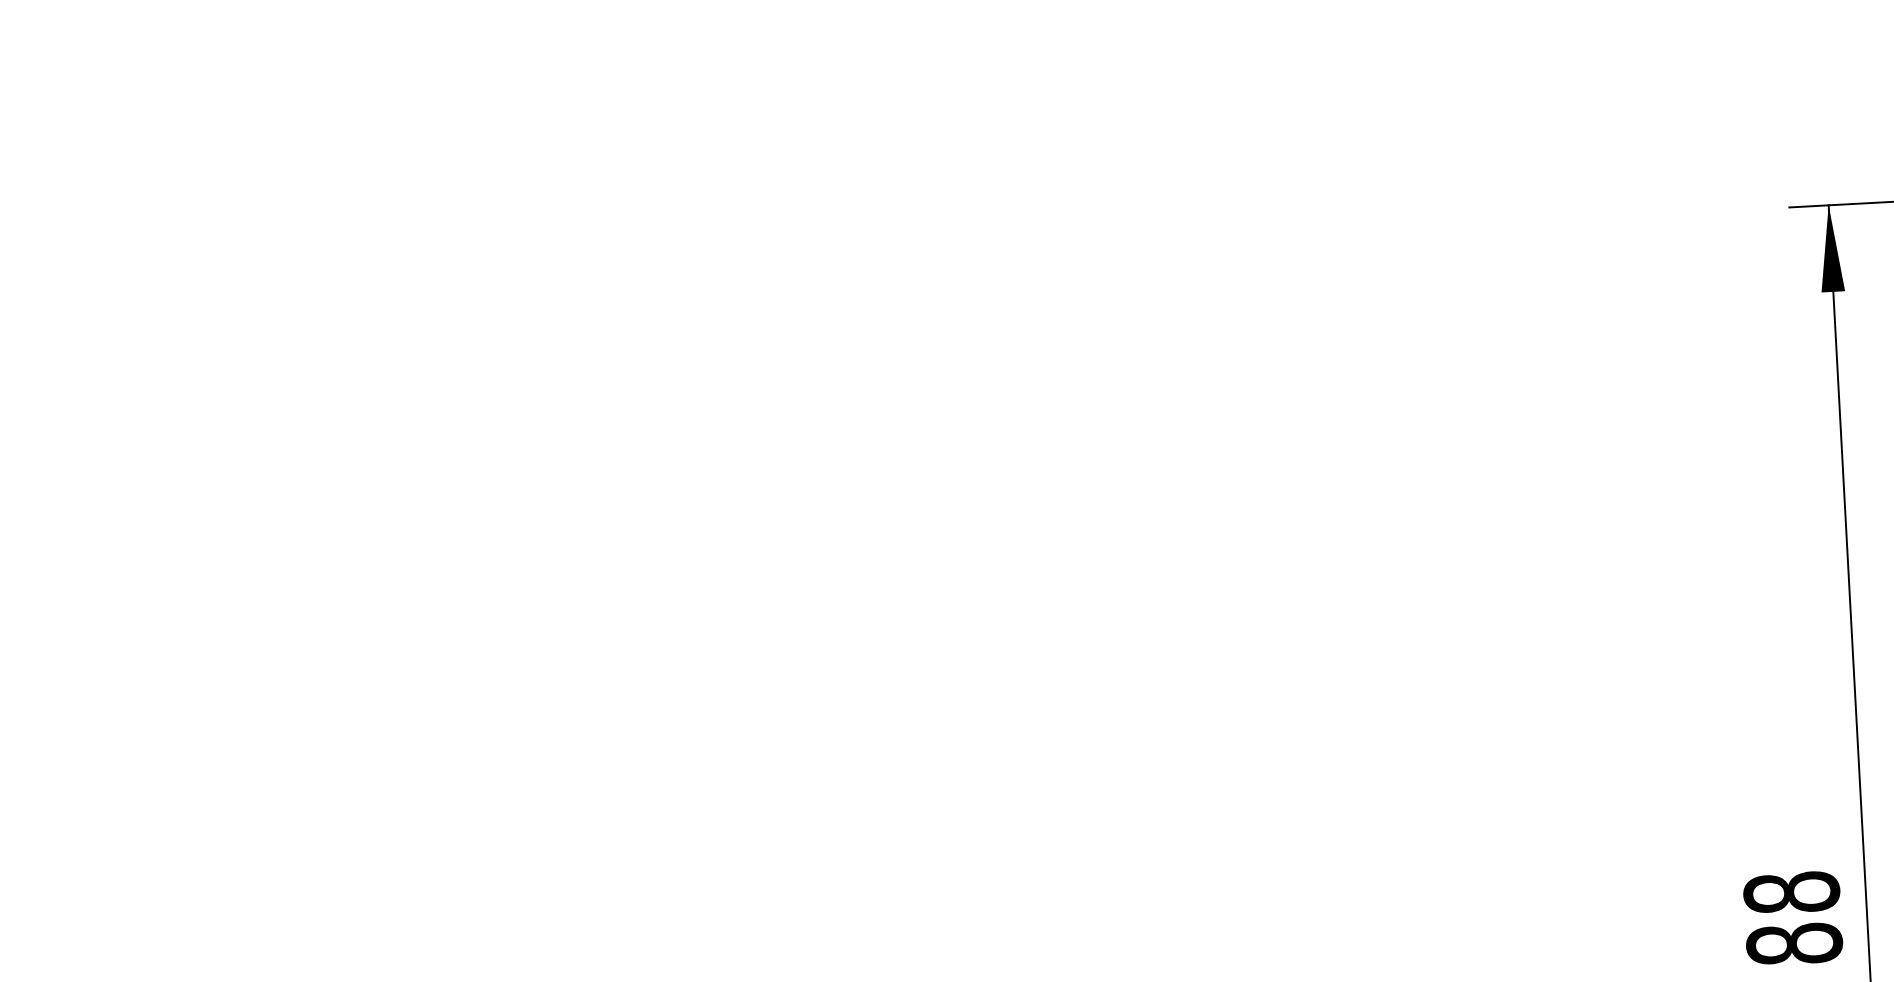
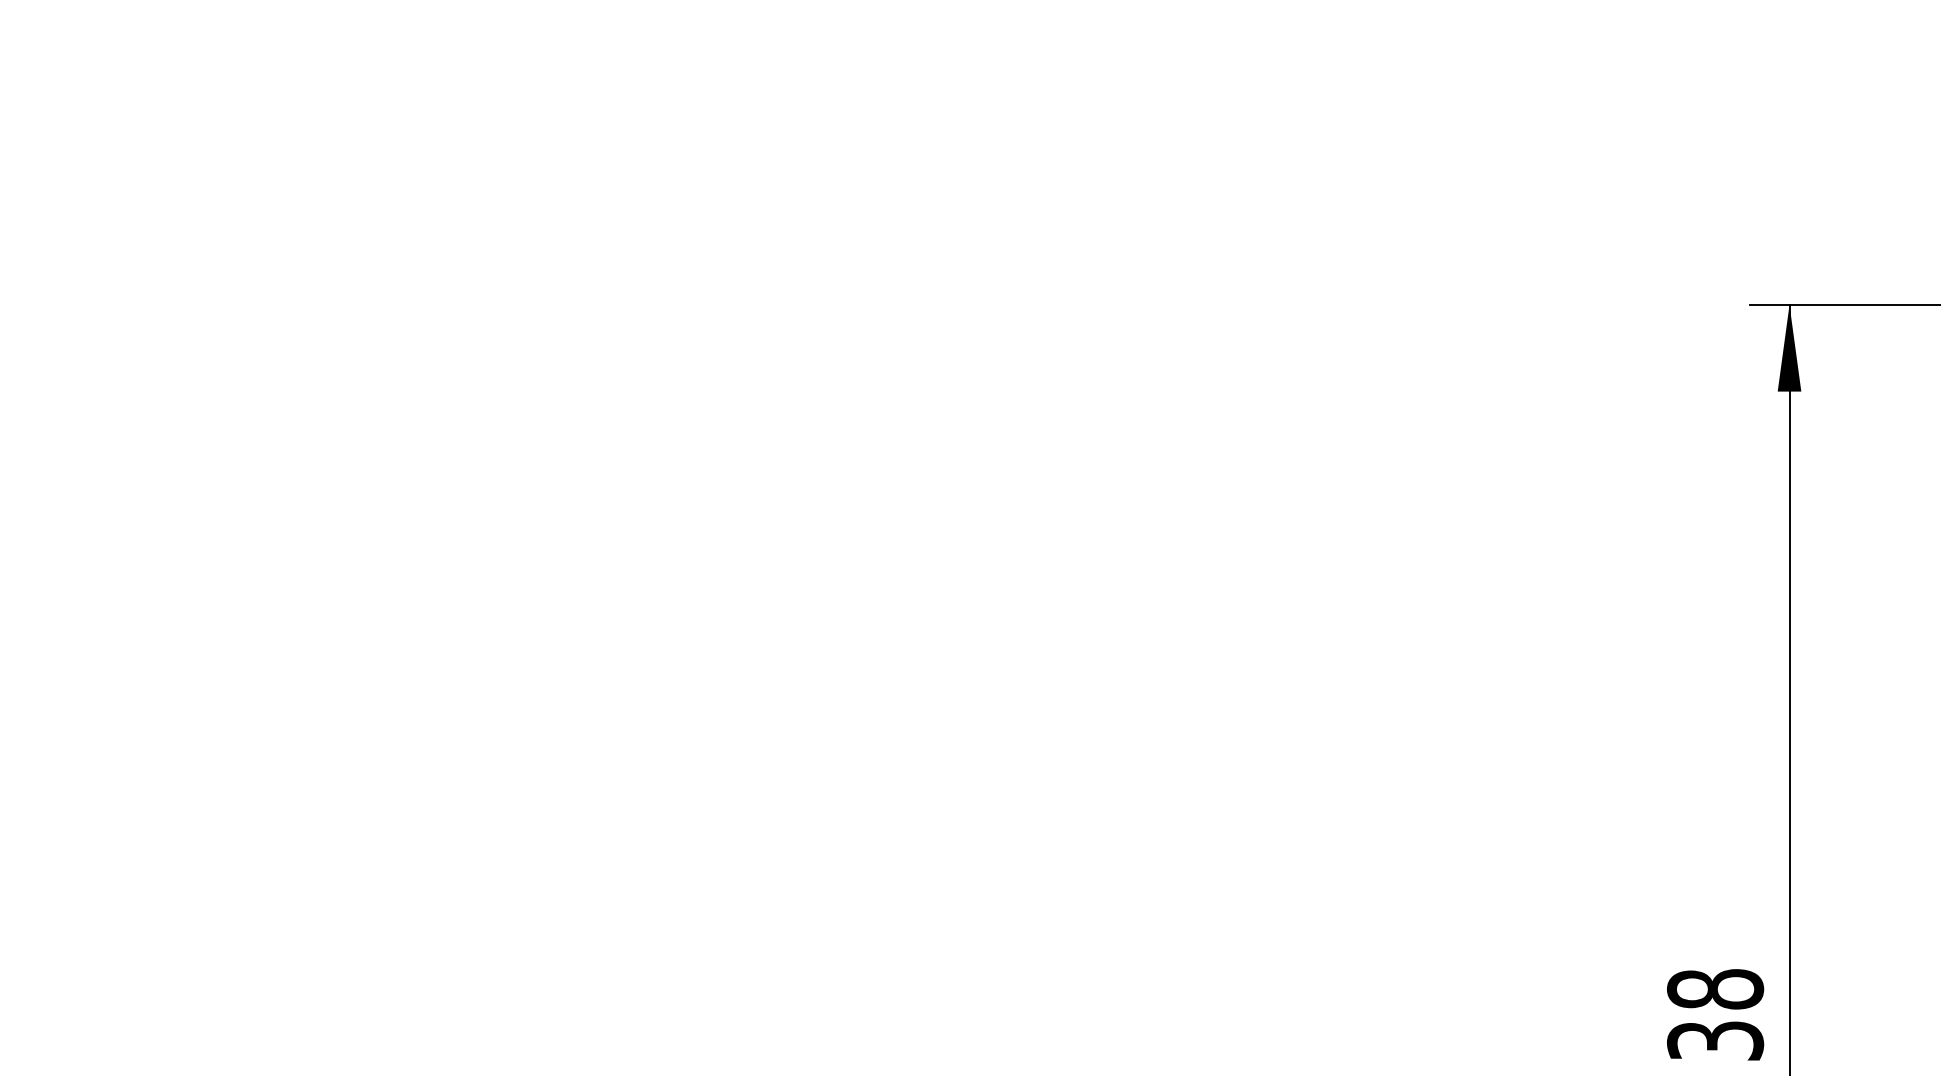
text: (1794, 943) -> (1715, 1040), 88 -> 38

